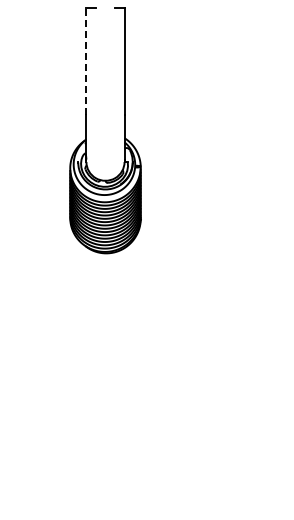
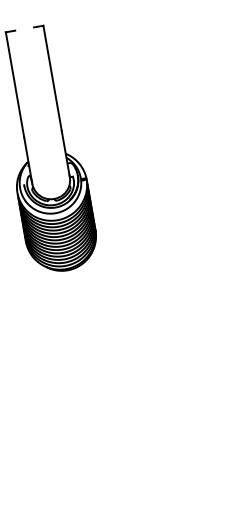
line: (86, 61) -> (15, 84), dashed -> solid

